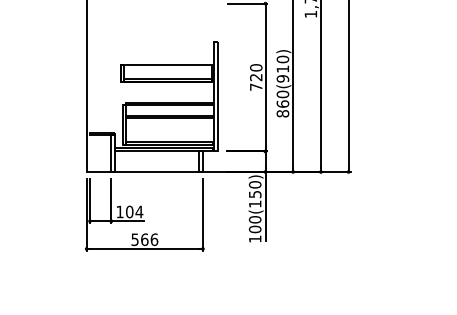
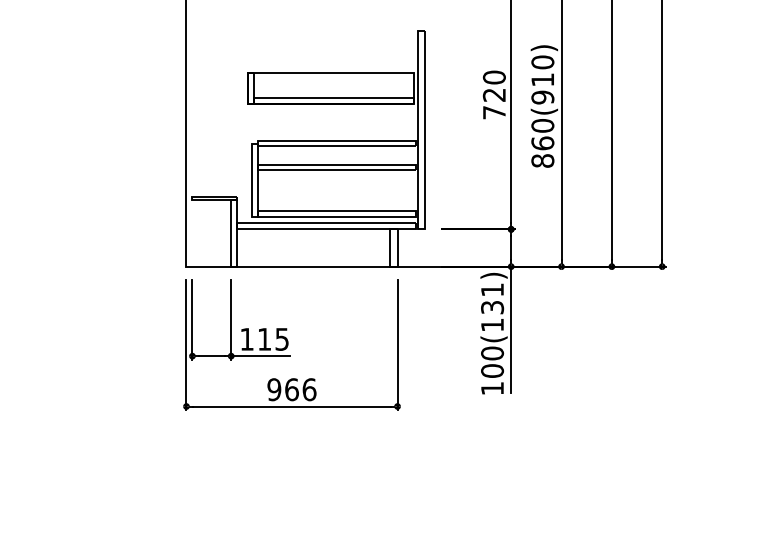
text: (254, 189) -> (491, 298), 100(150) -> 100(131)
text: (134, 211) -> (273, 338), 104 -> 115
text: (134, 239) -> (273, 389), 566 -> 966

